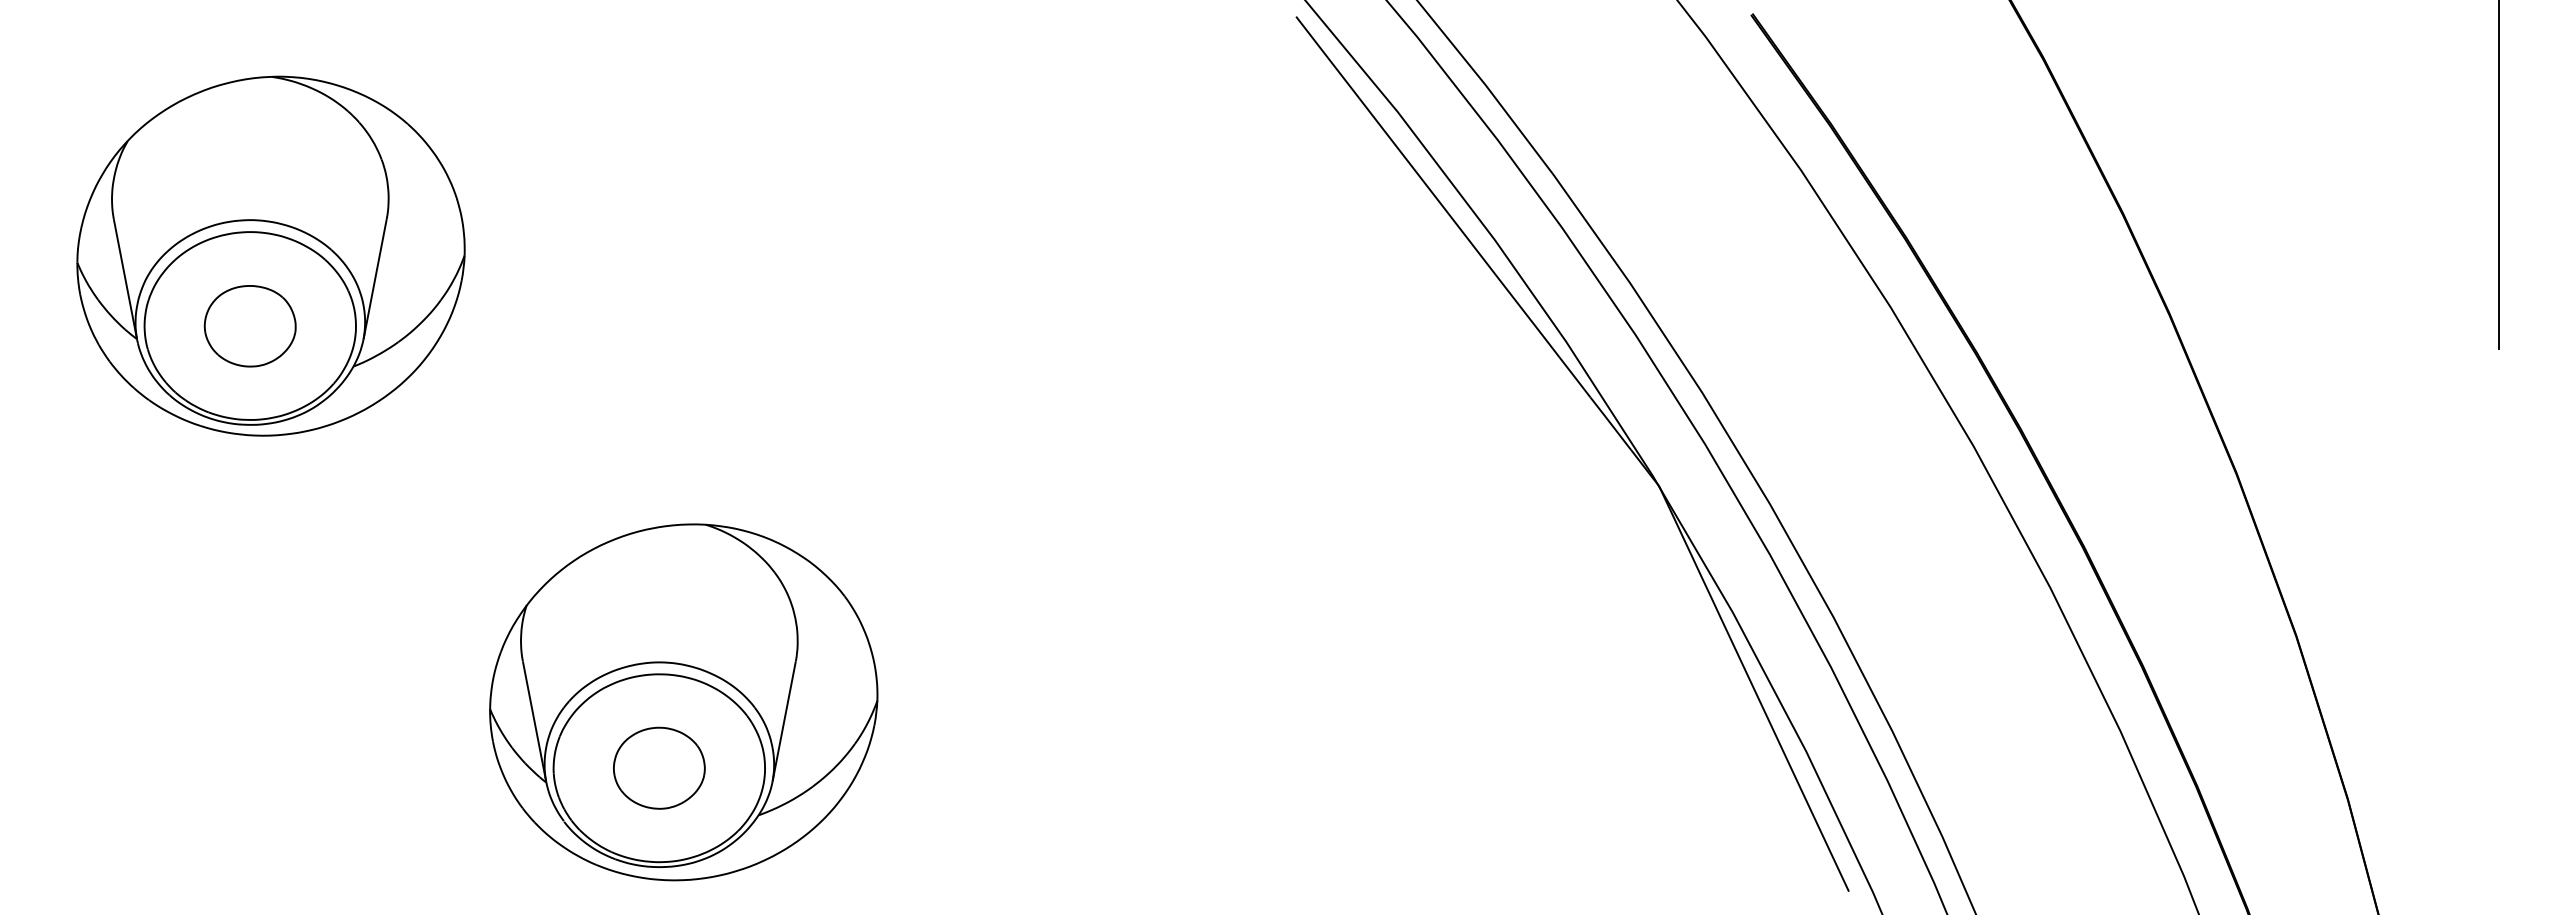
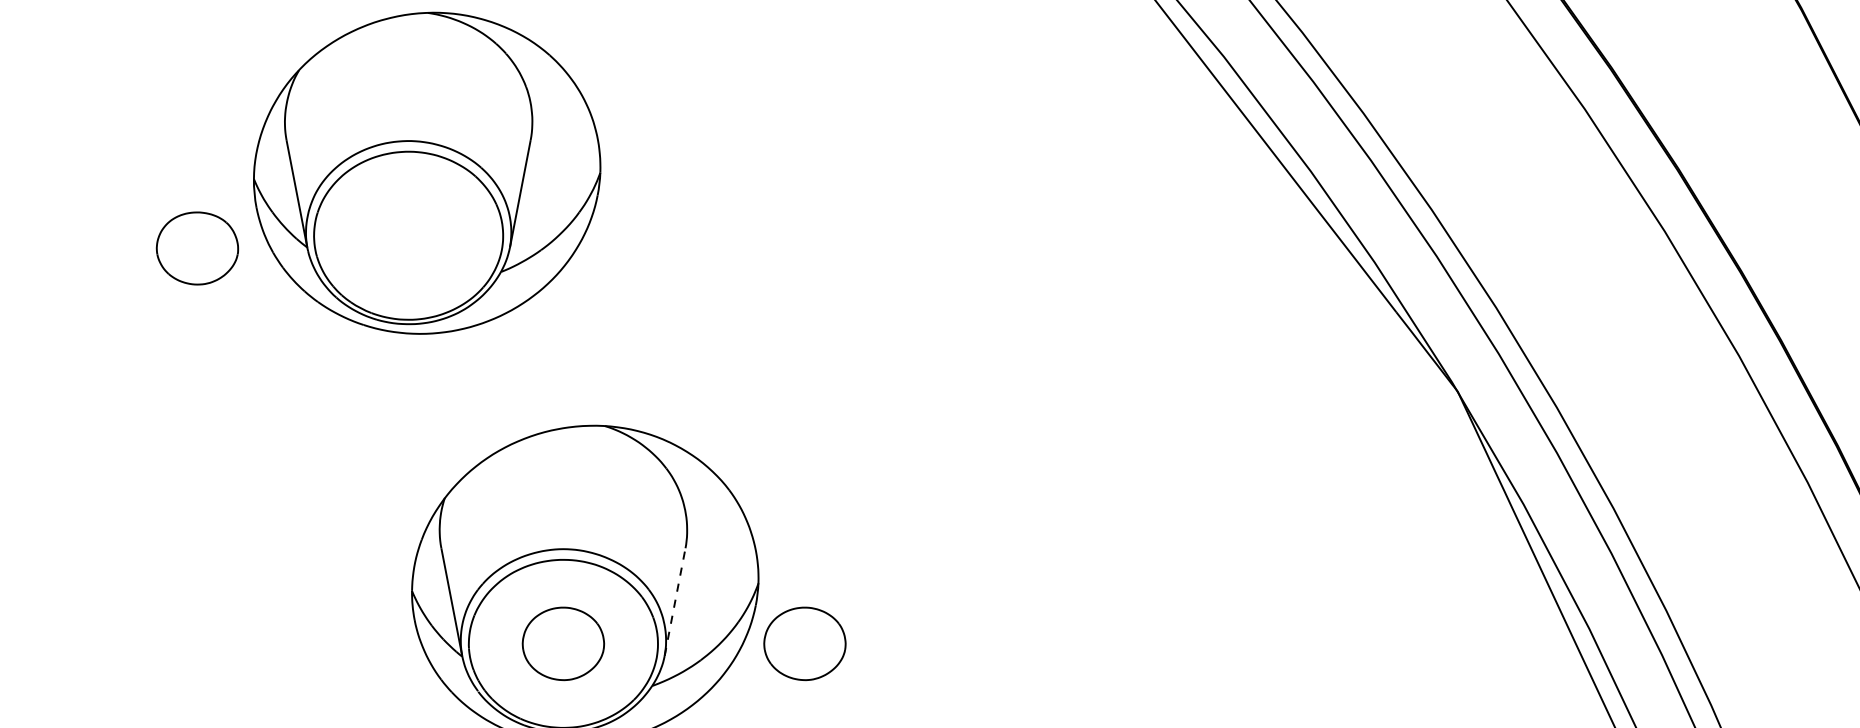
part: (270, 255) -> (426, 172), moved
line: (784, 721) -> (675, 602), solid -> dashed
part: (929, 767) -> (805, 643), added

